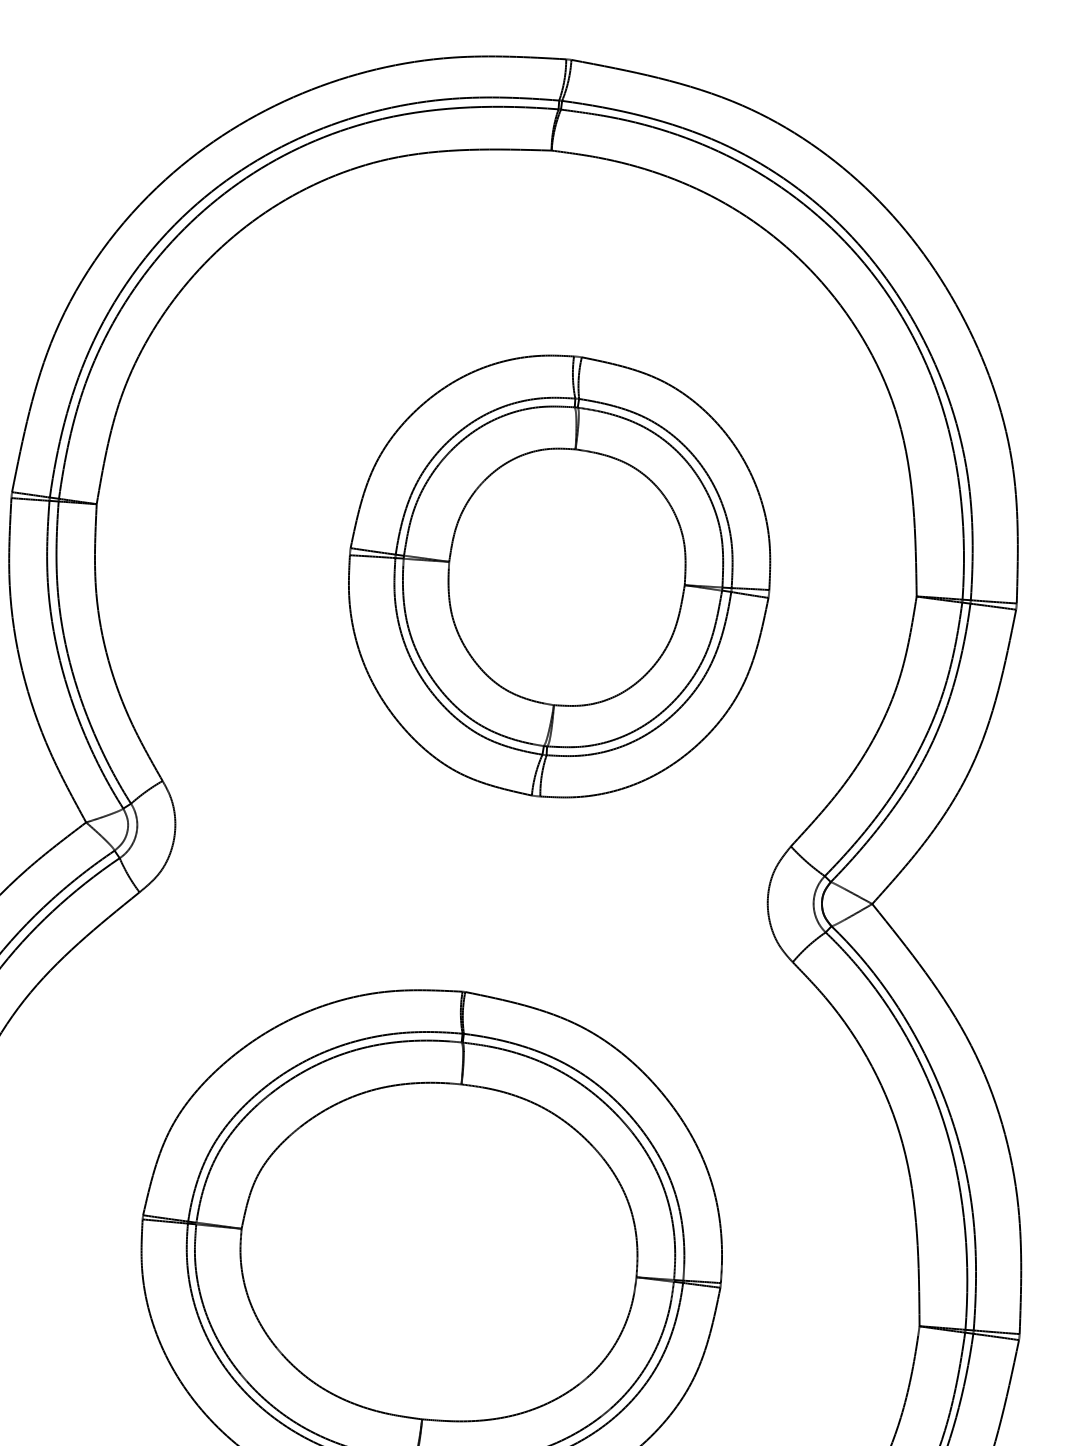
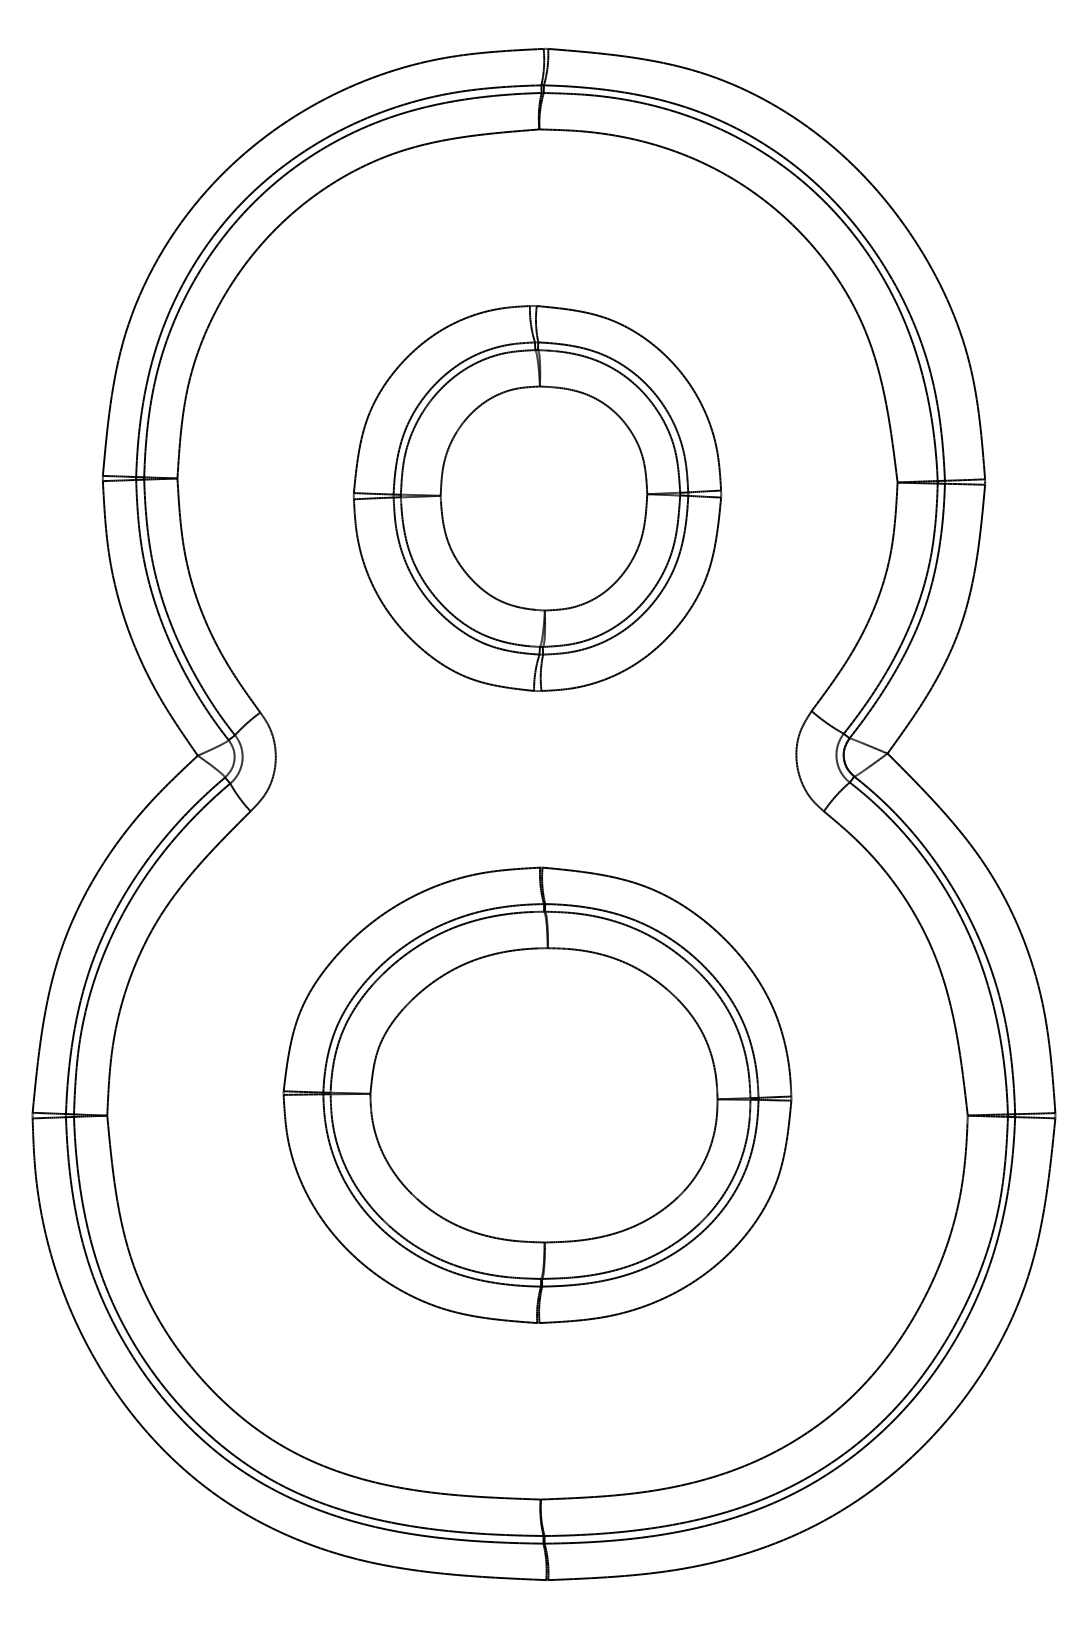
part: (559, 576) -> (537, 498), moved

